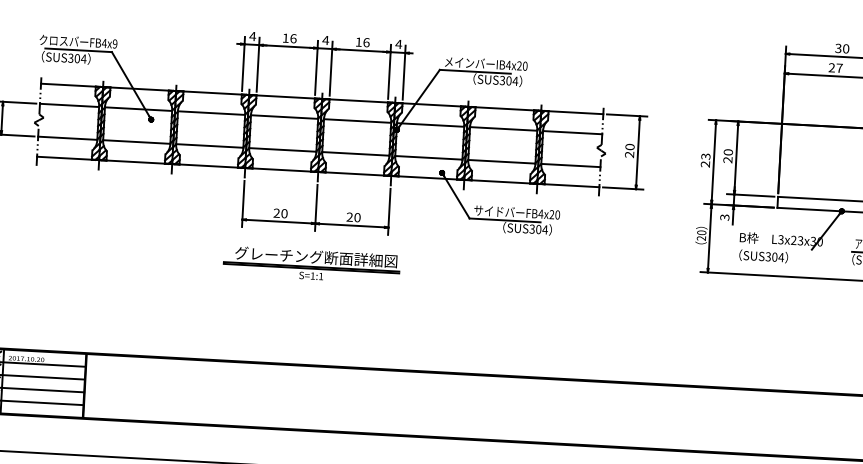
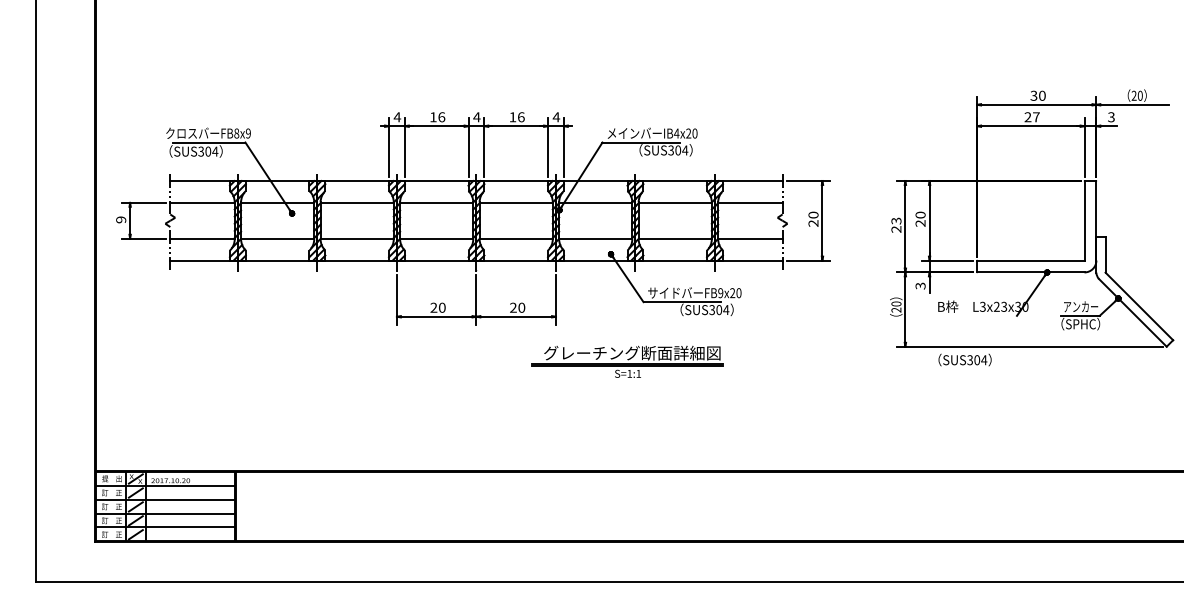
text: (104, 43) -> (236, 133), FB4x9 -> FB8x9
text: (540, 214) -> (720, 293), FB4x20 -> FB9x20
text: (763, 255) -> (964, 359), moved
part: (311, 264) -> (627, 361), moved

